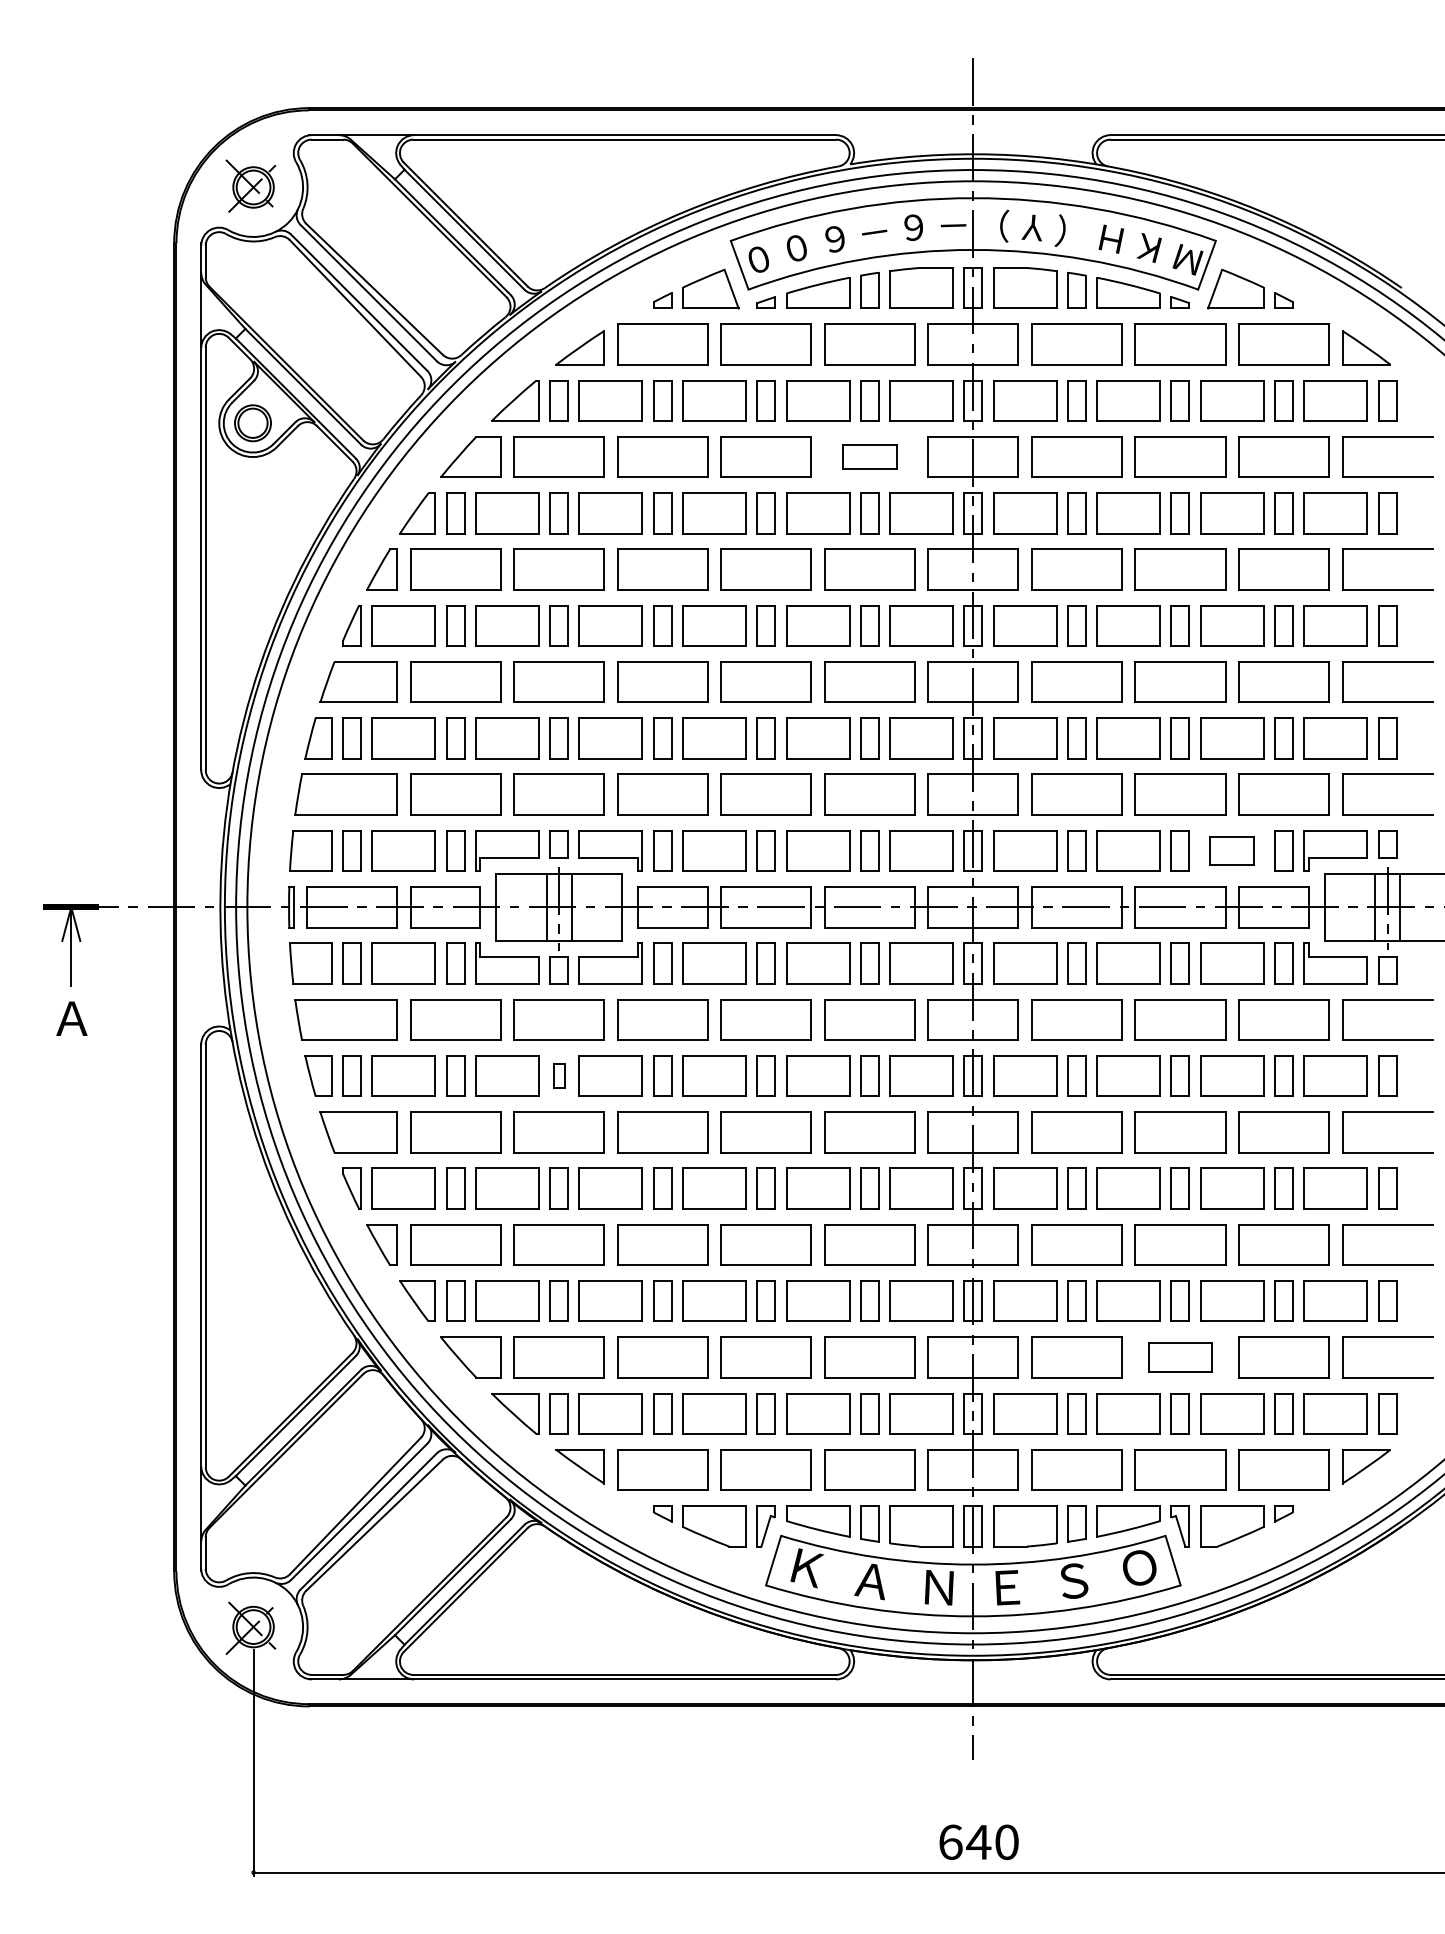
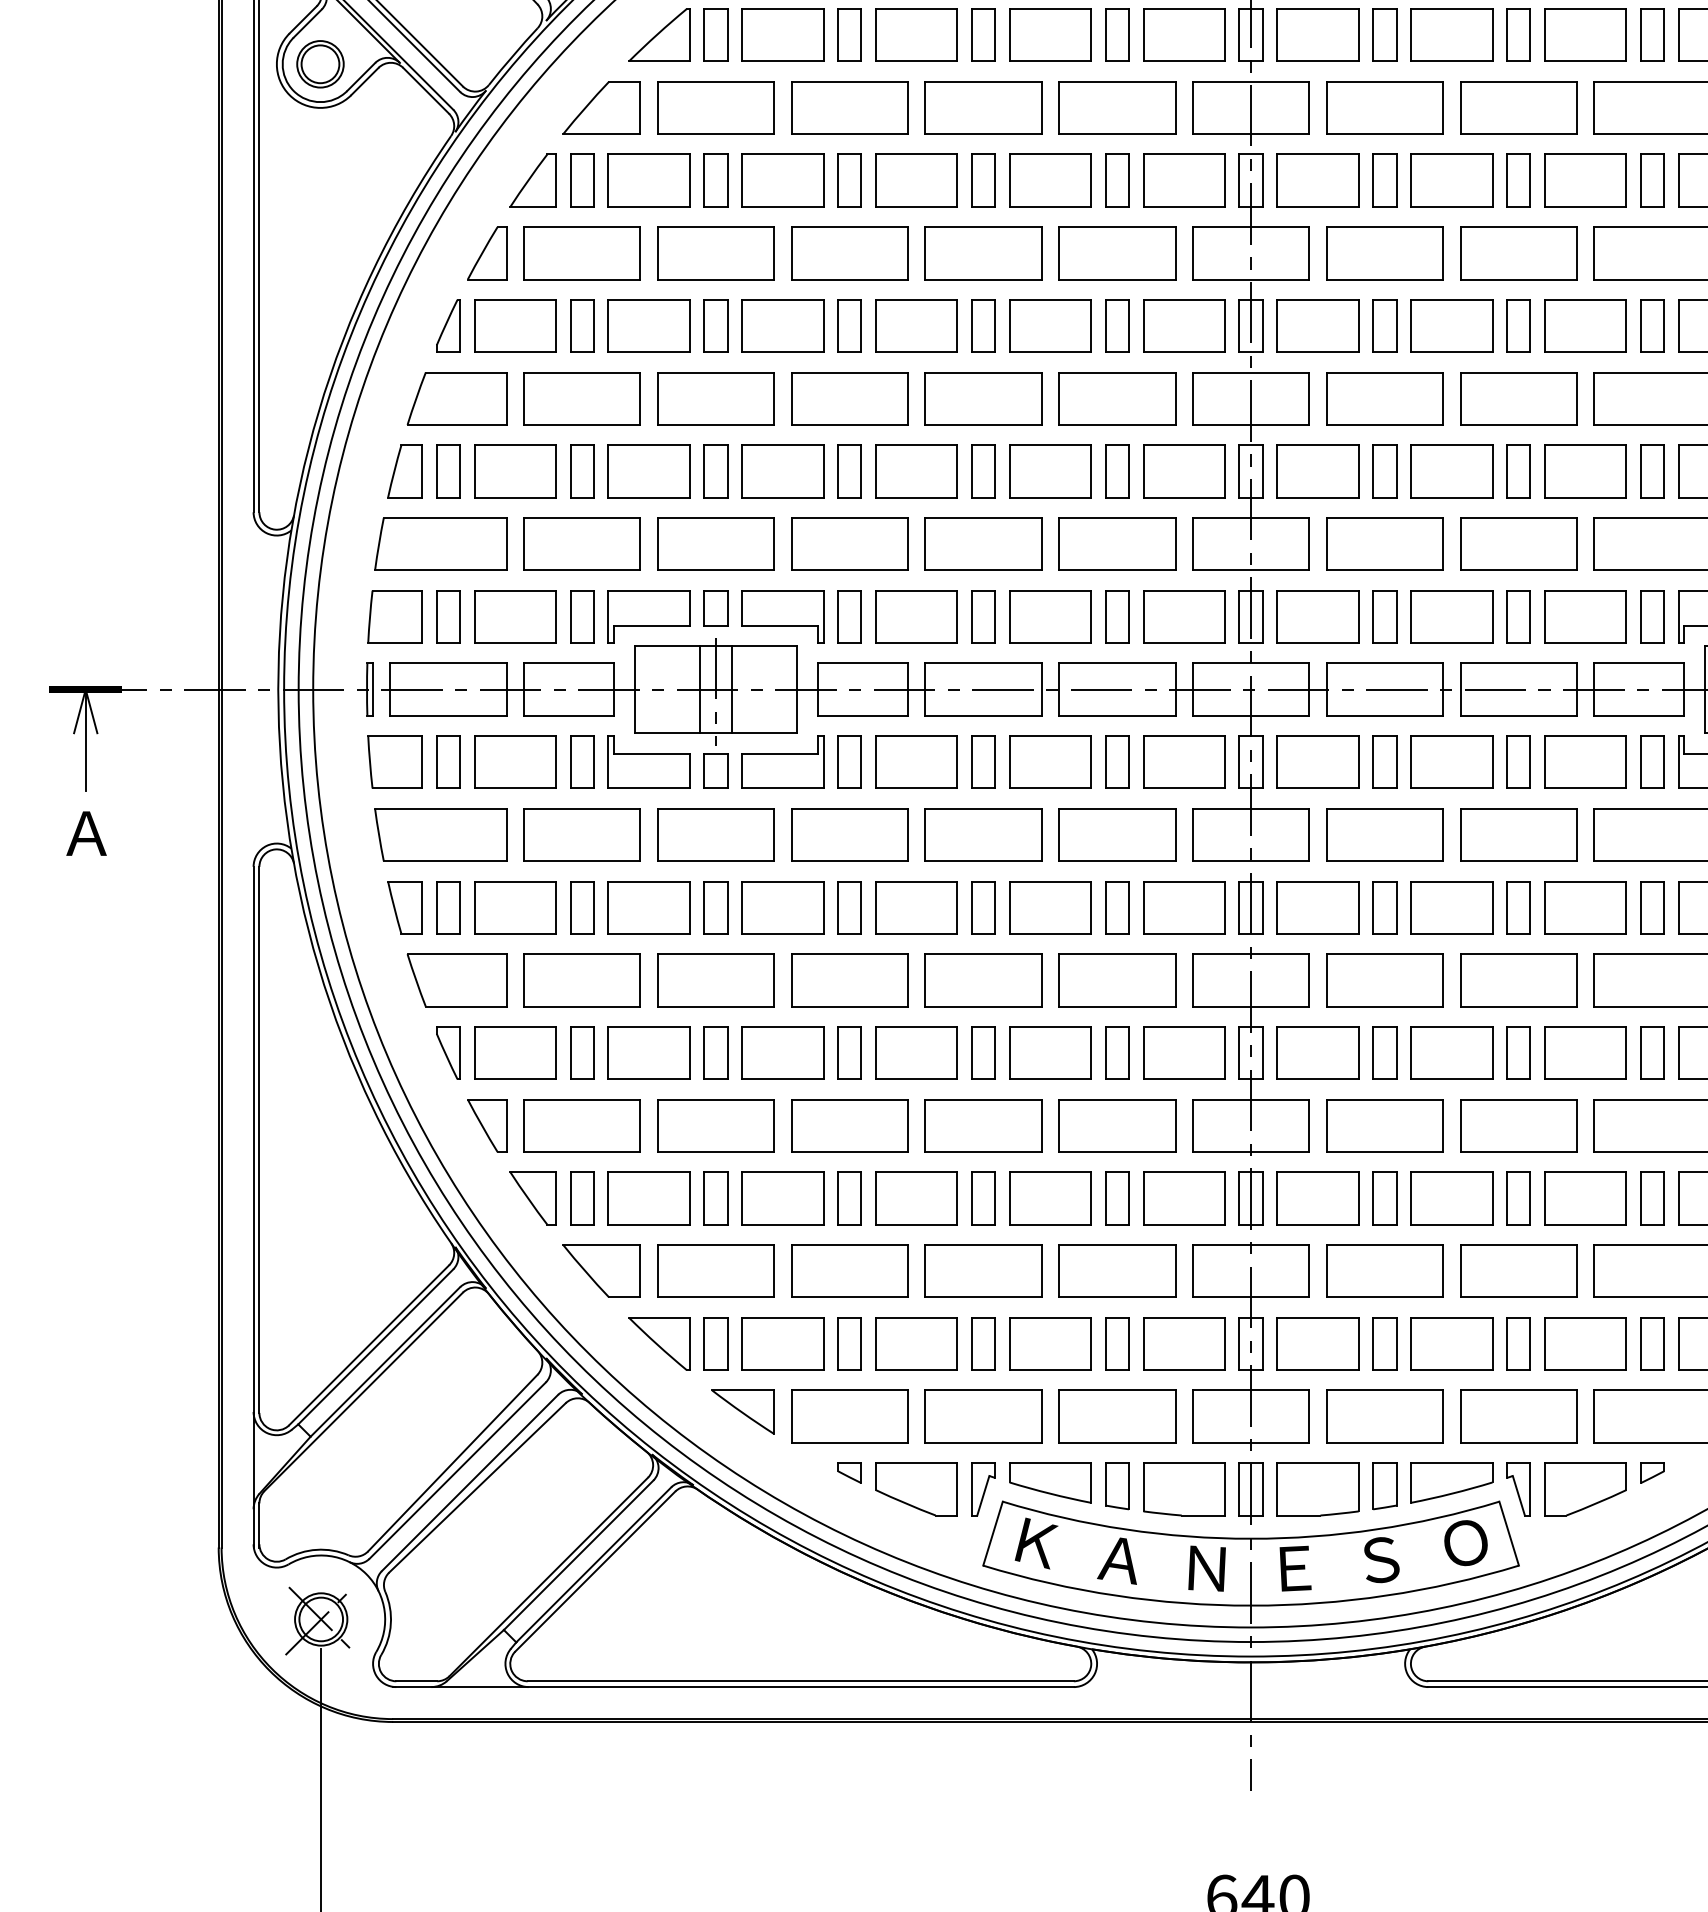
part: (869, 456) -> (1116, 107), size x1.67
part: (1232, 850) -> (1585, 616), size x1.43
part: (558, 1075) -> (715, 906), size x1.67
part: (1180, 1357) -> (1518, 1271), size x1.43

